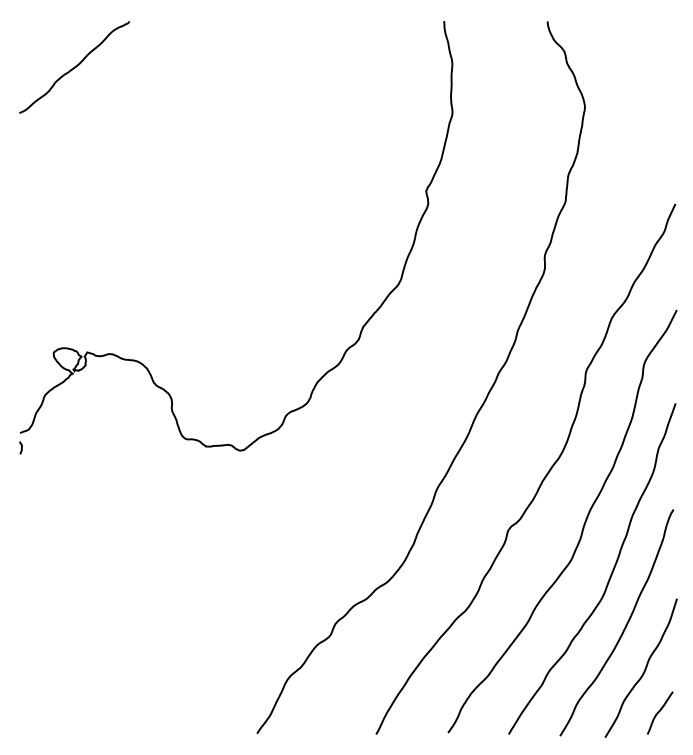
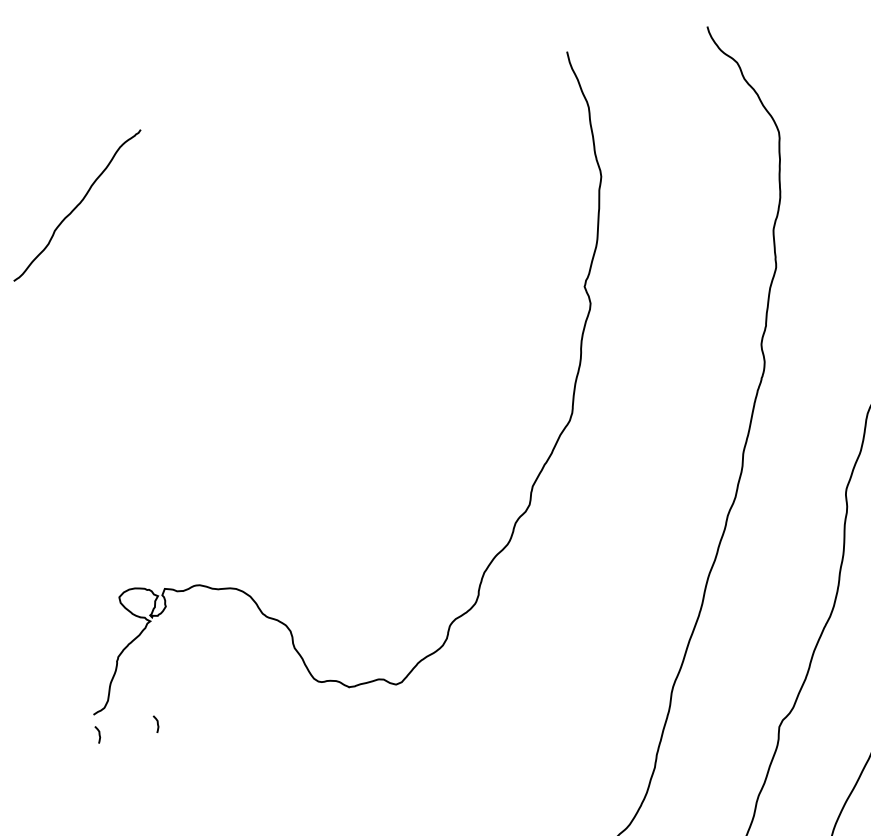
curve: (64, 447) -> (157, 723), added

